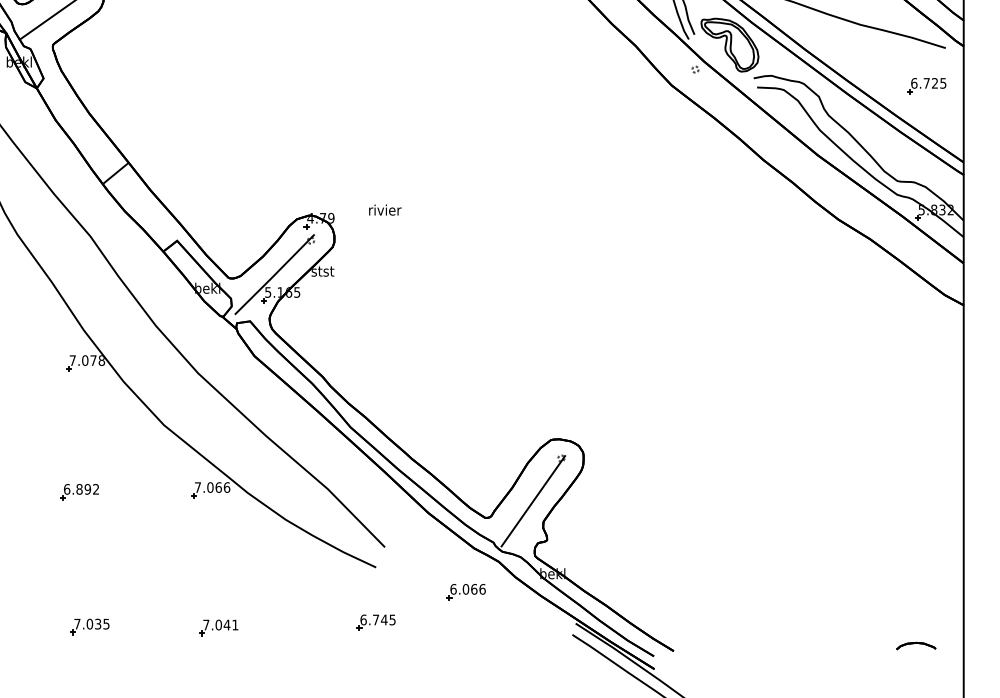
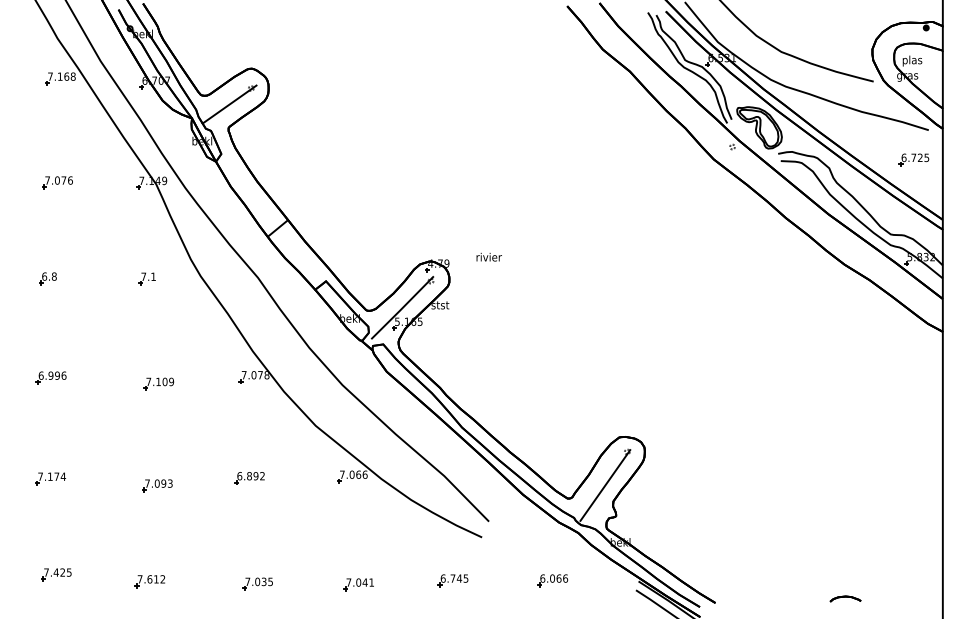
part: (465, 591) -> (552, 580), moved
part: (375, 622) -> (452, 580), moved
part: (916, 645) -> (845, 598), moved

